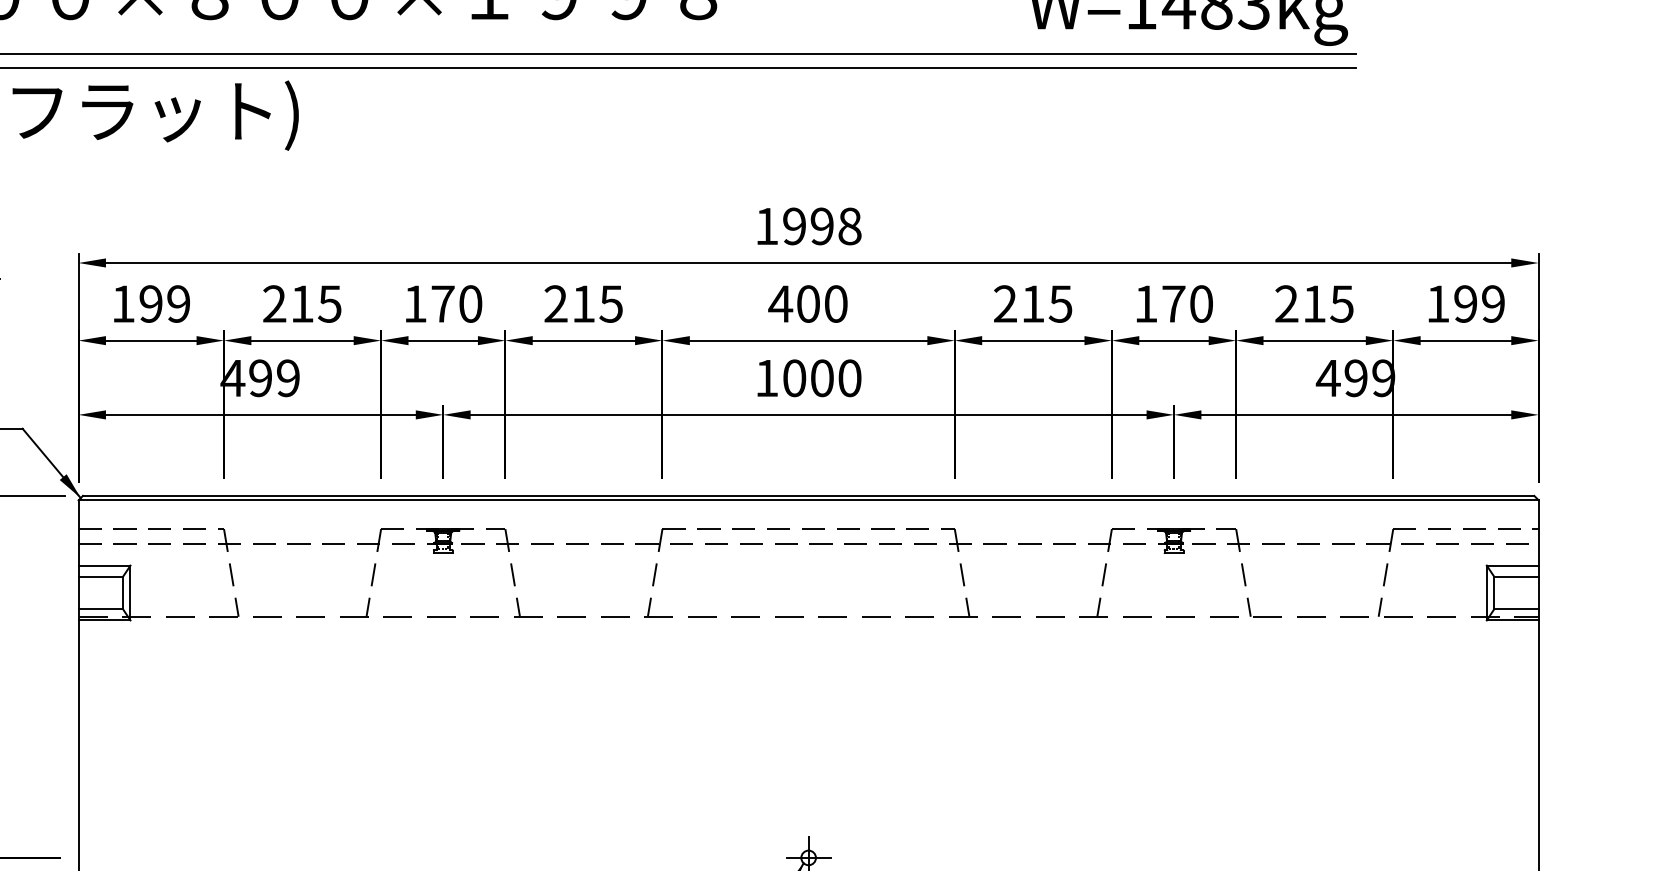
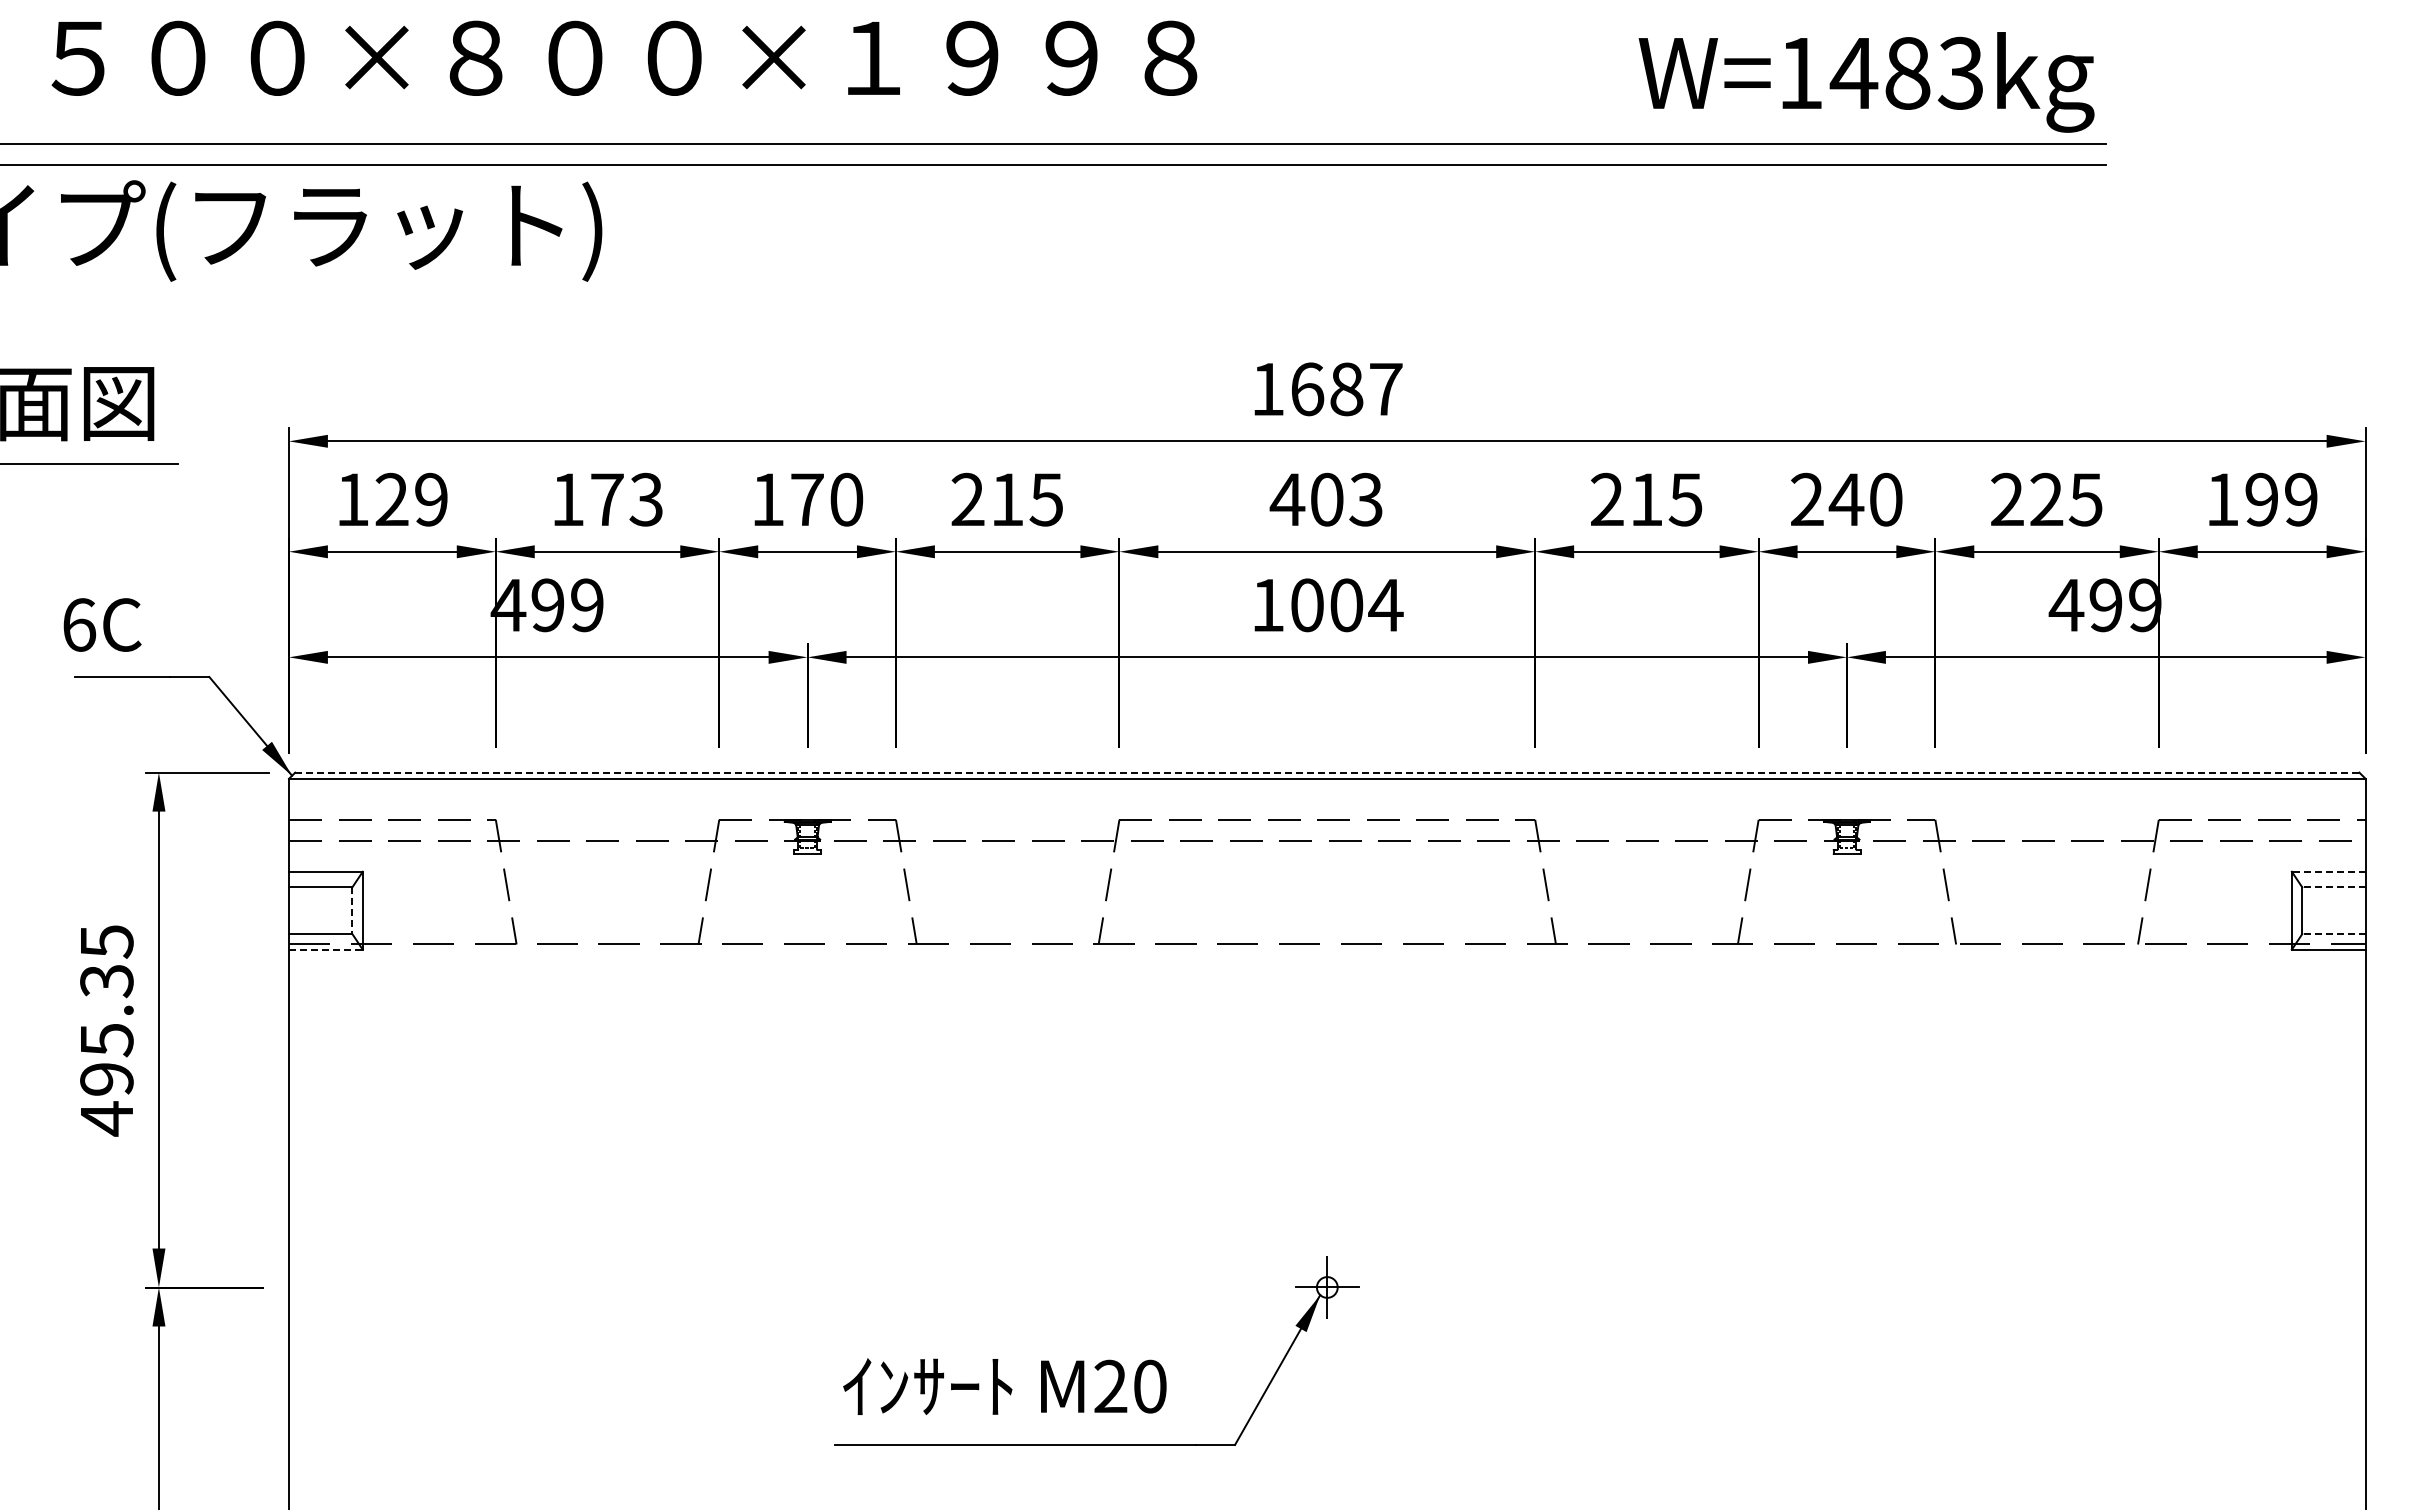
text: (822, 226) -> (1346, 389), 1998 -> 1687
text: (150, 303) -> (391, 499), 199 -> 129
text: (301, 303) -> (606, 499), 215 -> 173
text: (835, 303) -> (1365, 499), 400 -> 403
text: (1160, 303) -> (1827, 498), 170 -> 240
text: (1314, 303) -> (2046, 498), 215 -> 225
text: (849, 378) -> (1385, 605), 1000 -> 1004
line: (808, 495) -> (1326, 772), solid -> dashed
line: (1512, 565) -> (2328, 871), solid -> dashed
line: (1516, 576) -> (2333, 887), solid -> dashed
line: (123, 593) -> (352, 911), solid -> dashed
line: (1516, 609) -> (2333, 934), solid -> dashed
line: (104, 620) -> (325, 949), solid -> dashed

